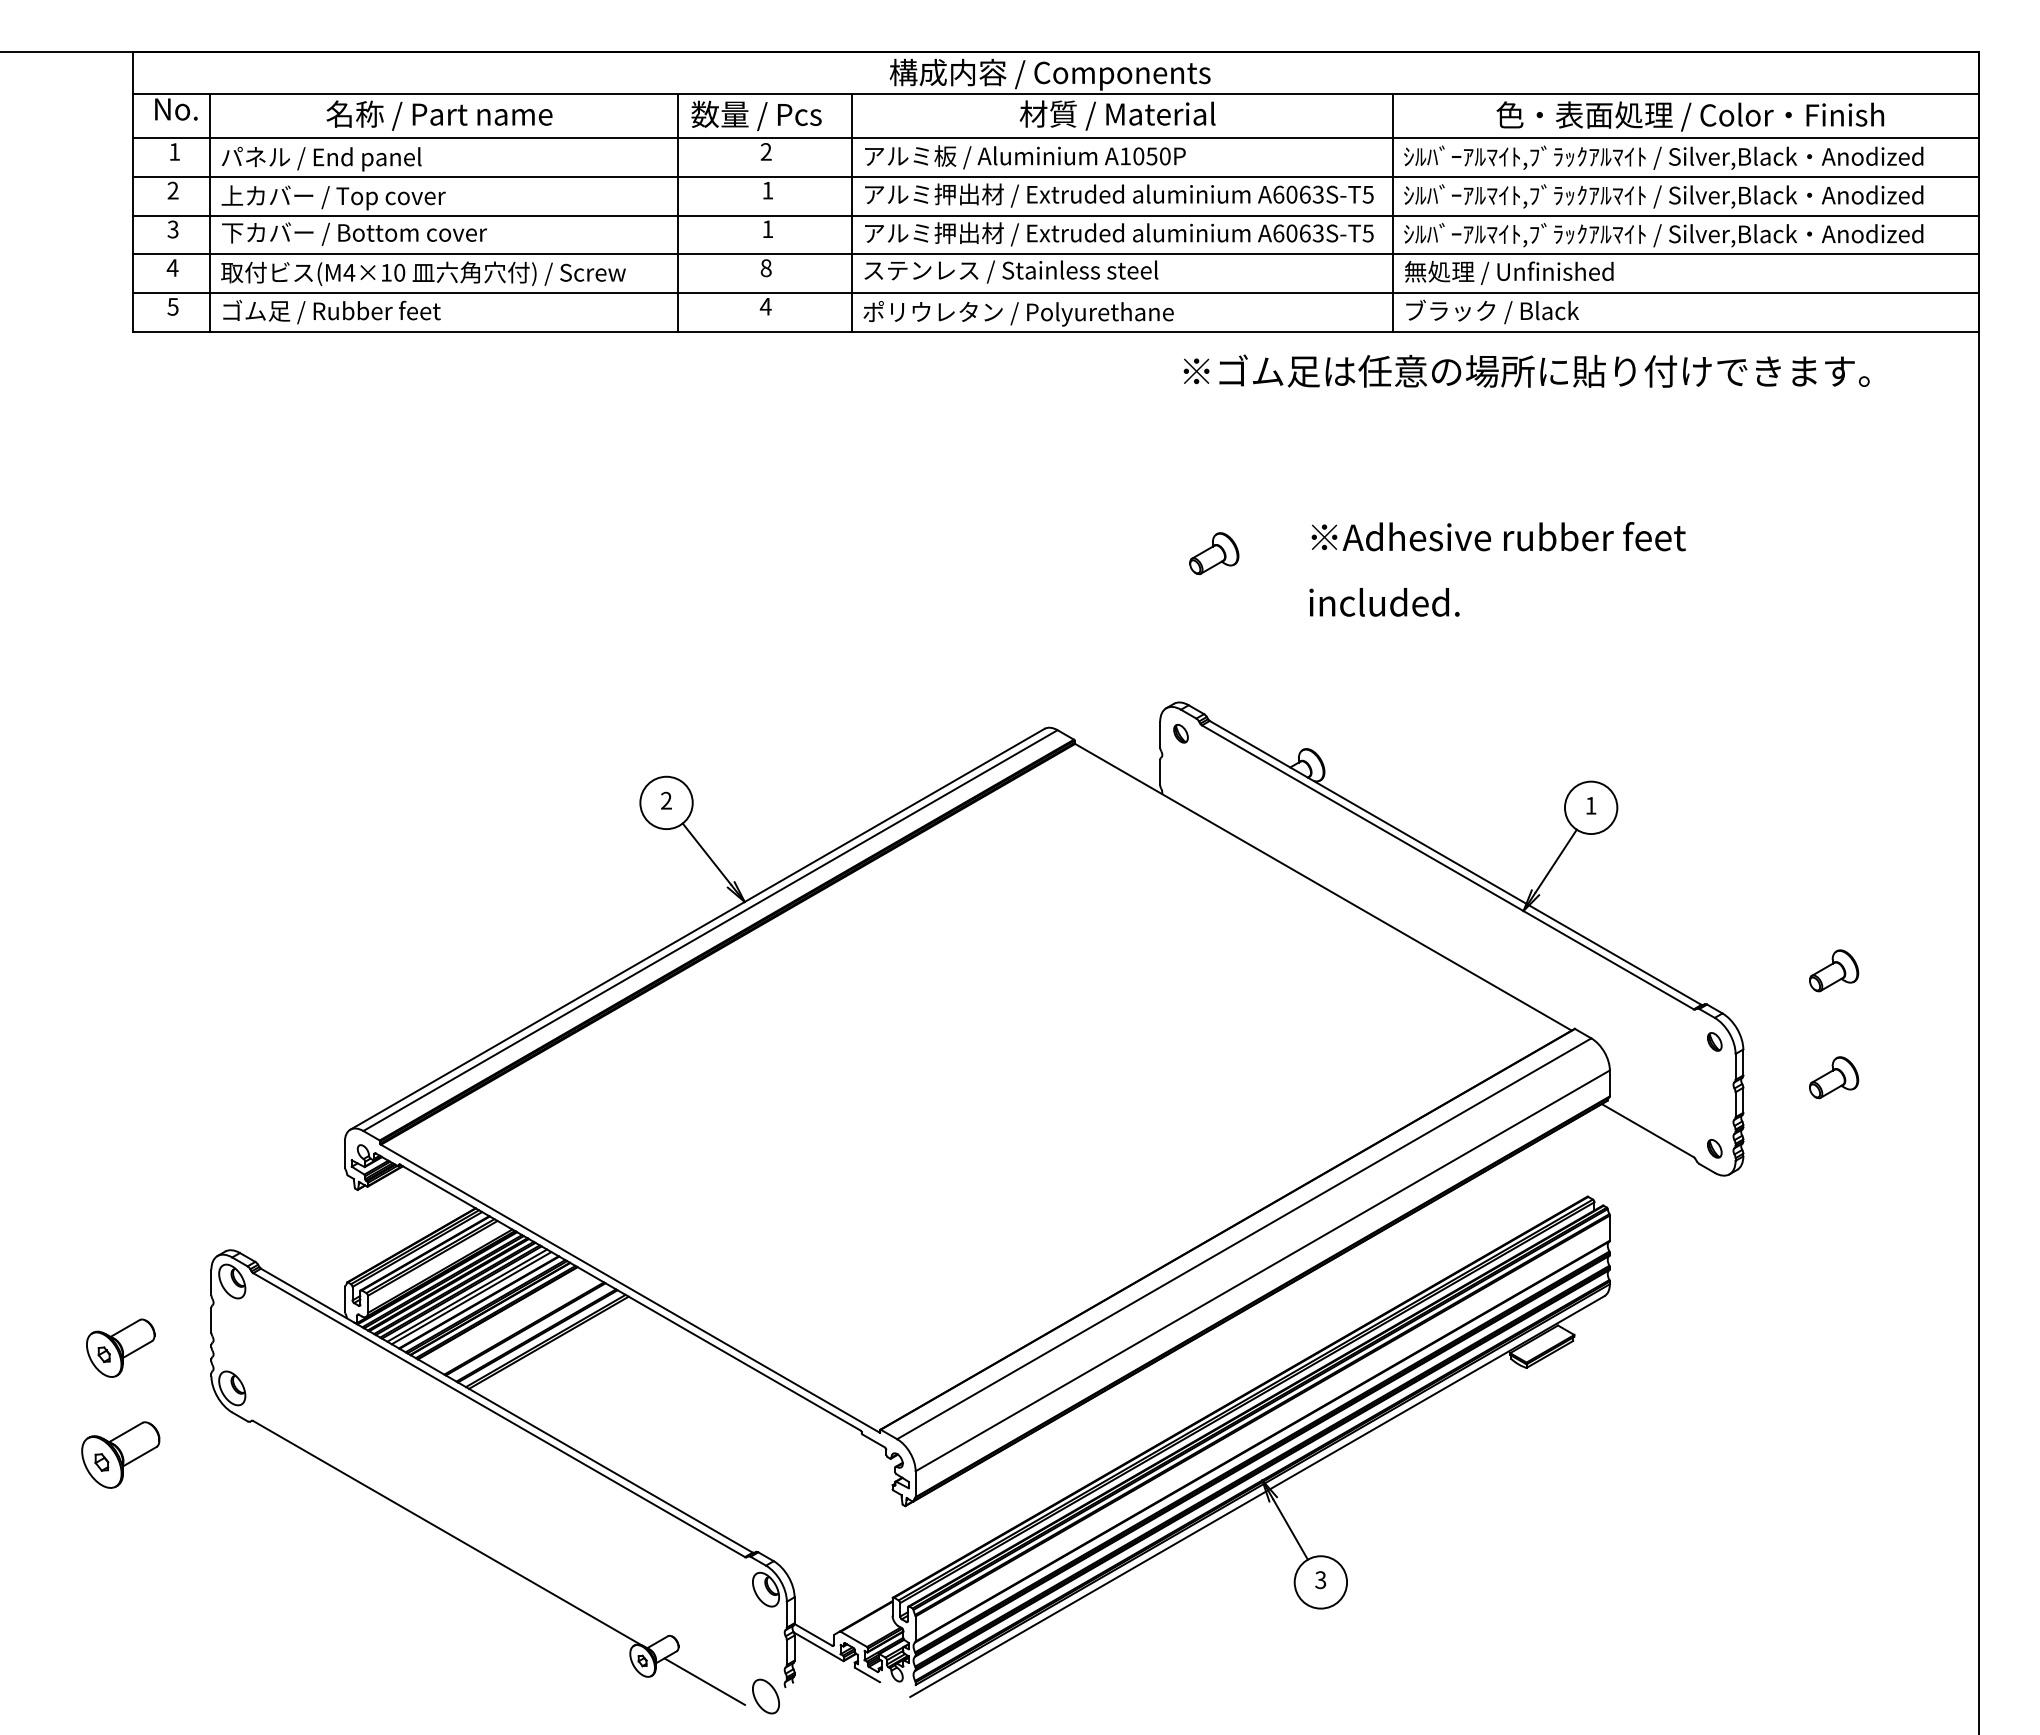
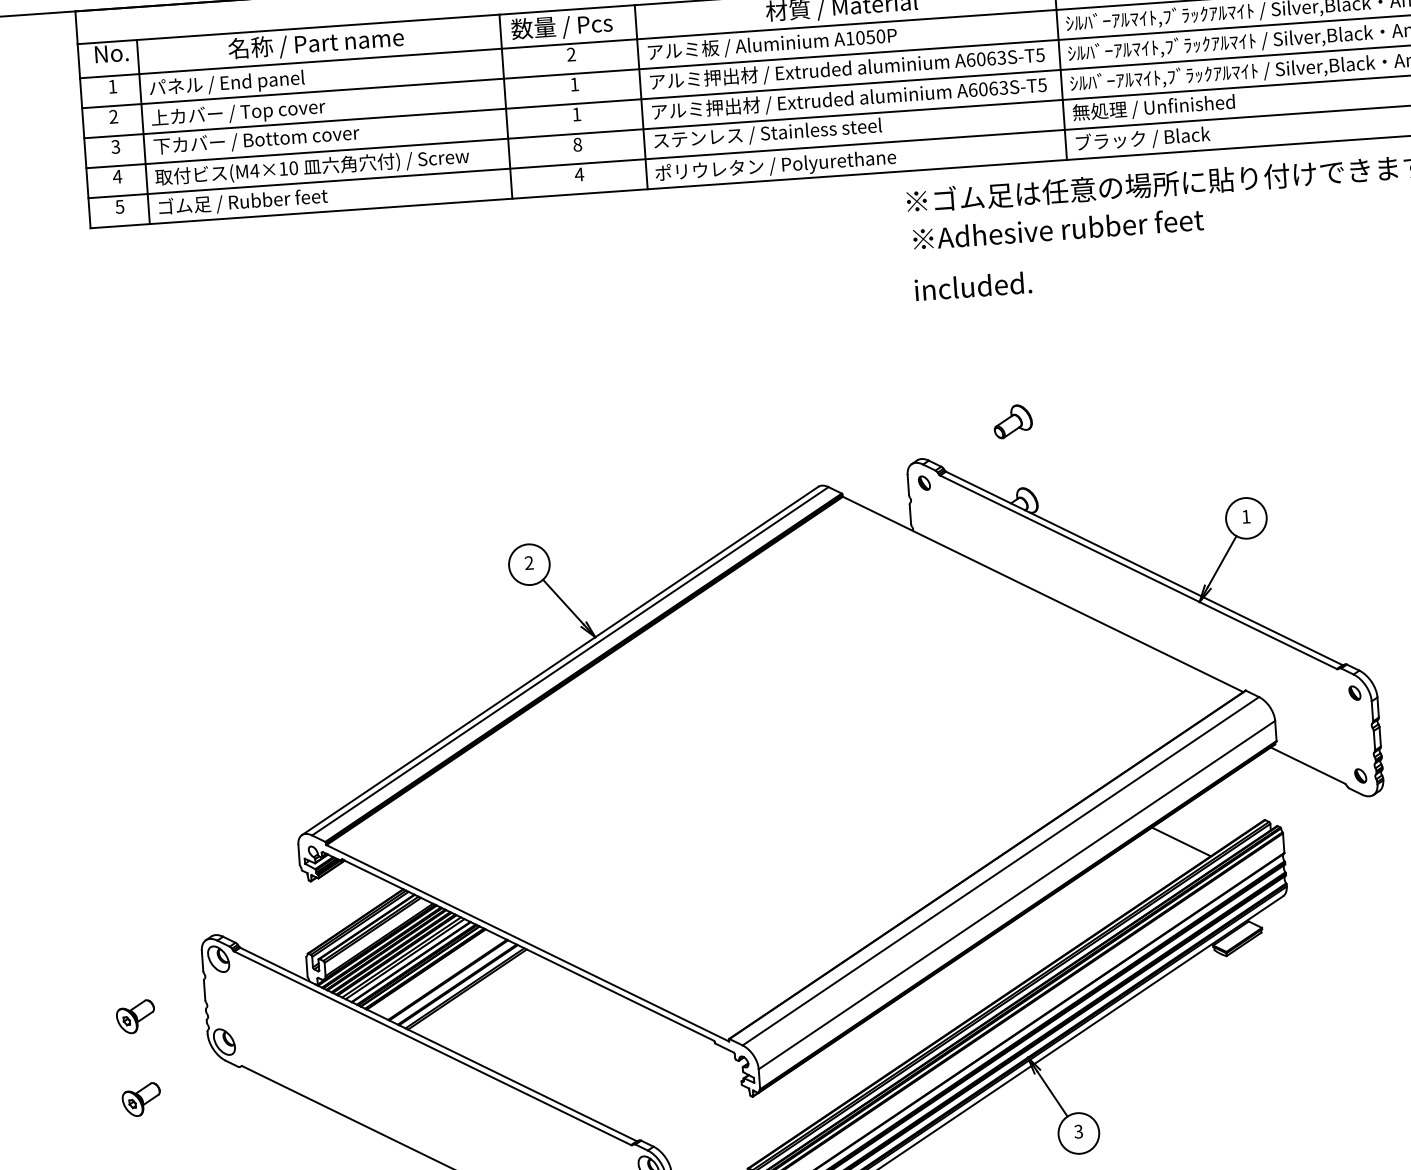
part: (1214, 553) -> (1013, 421), moved
text: (1497, 569) -> (1059, 254), moved
line: (1478, 1217) -> (1181, 842), added
part: (120, 1347) -> (135, 1016), size x0.71
part: (120, 1454) -> (141, 1099), size x0.62

